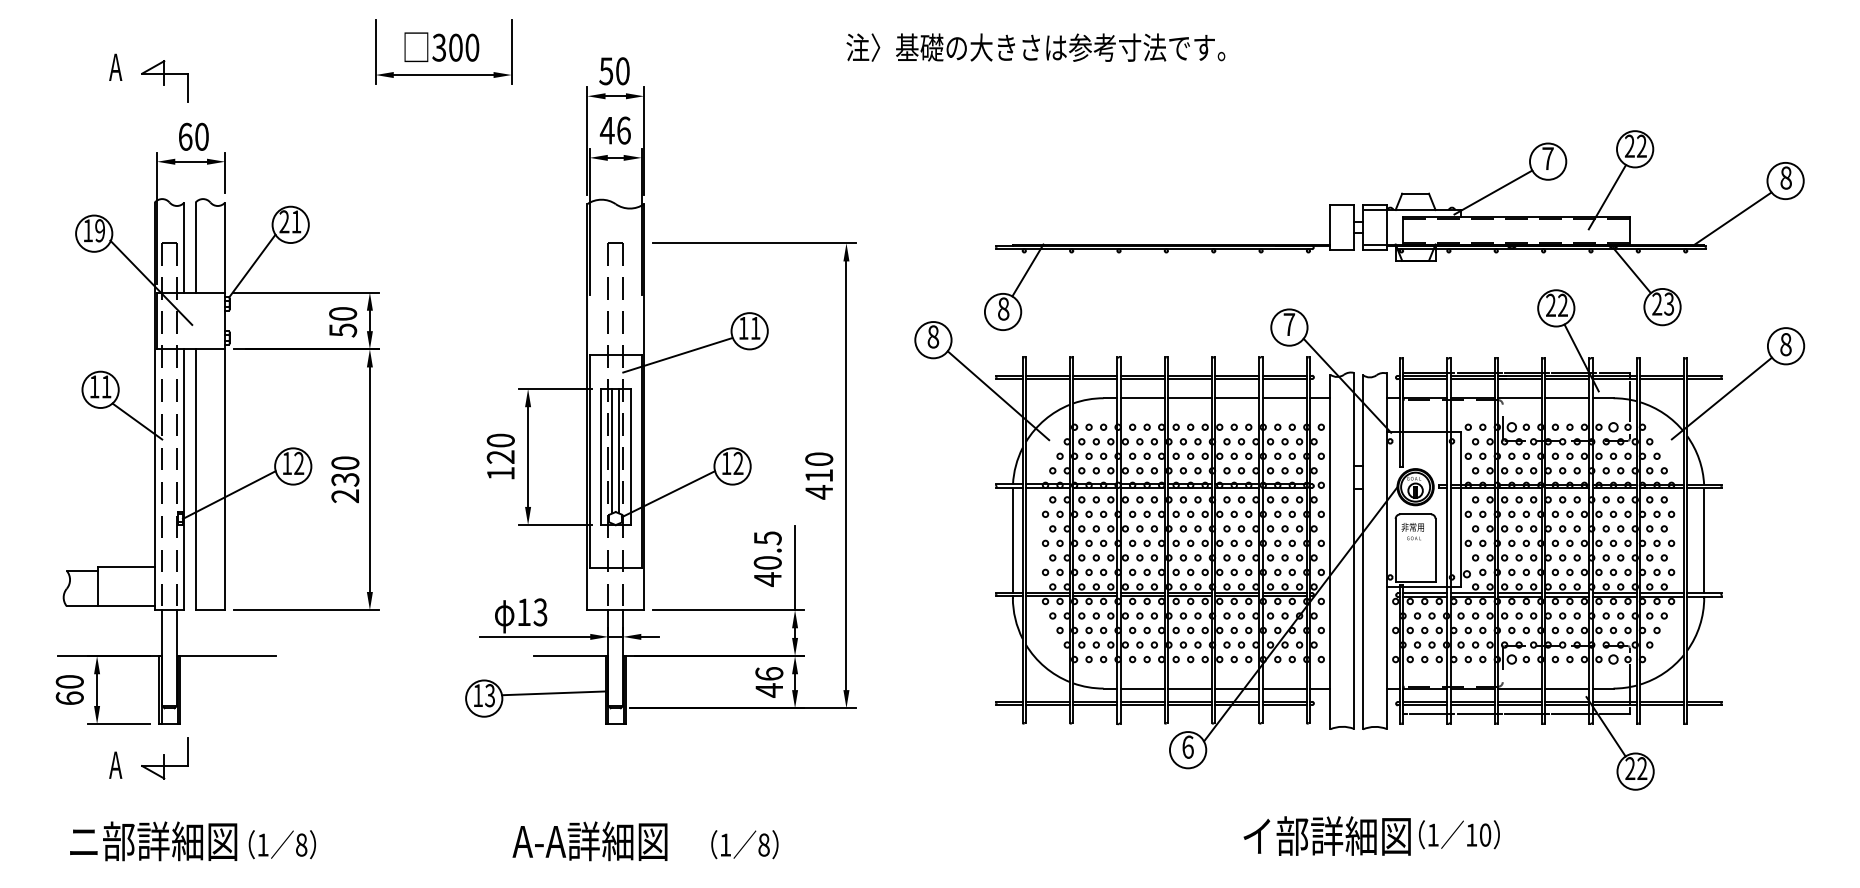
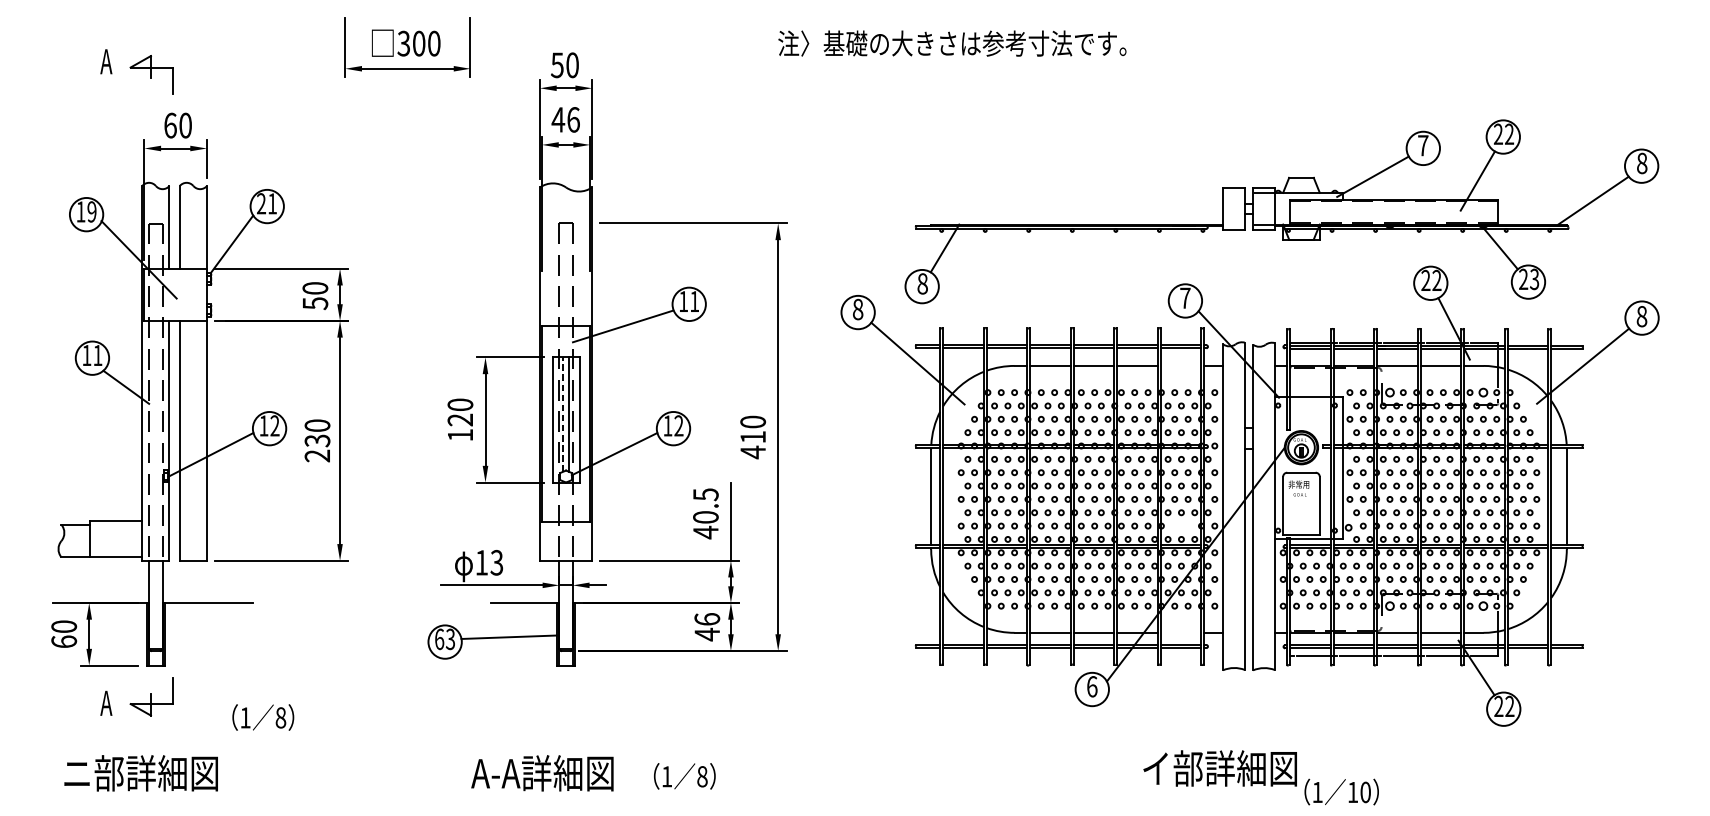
line: (1284, 398) -> (1180, 366), removed
line: (612, 450) -> (563, 413), solid -> dashed
part: (1284, 571) -> (1180, 525), removed
line: (1284, 688) -> (1180, 632), removed
text: (478, 695) -> (439, 639), 13 -> 63
text: (1459, 834) -> (1341, 791), moved
text: (281, 844) -> (262, 717), moved

